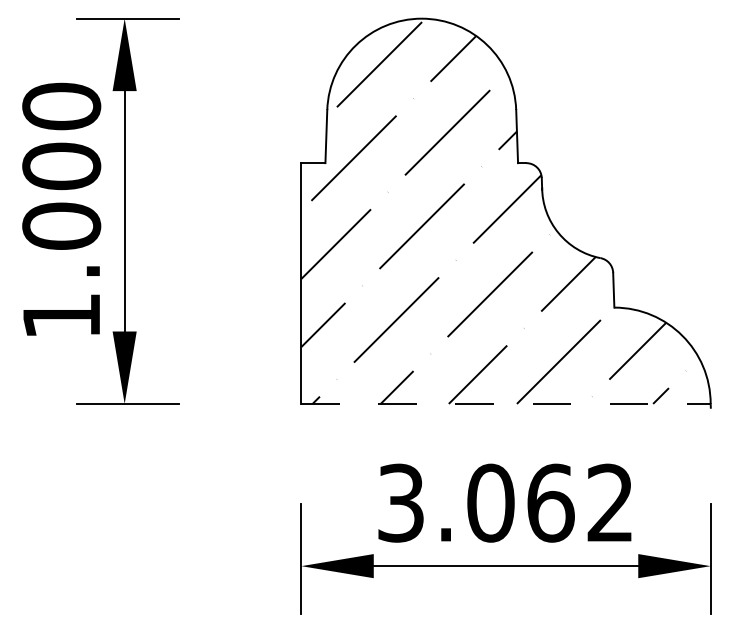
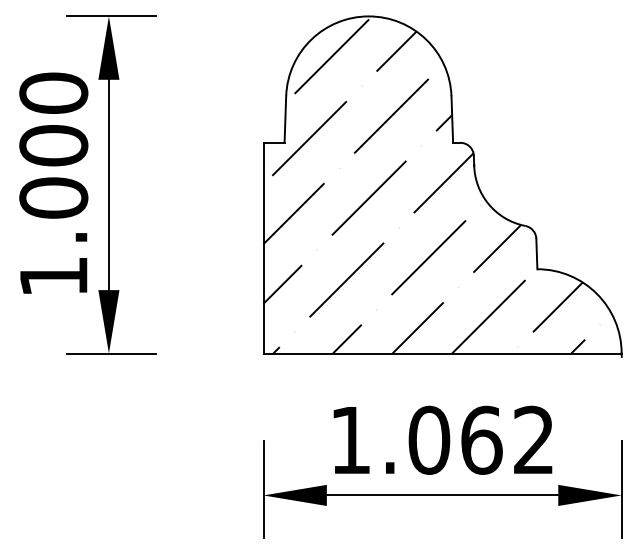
line: (507, 403) -> (443, 353), dashed -> solid
text: (400, 502) -> (350, 439), 3.062 -> 1.062

